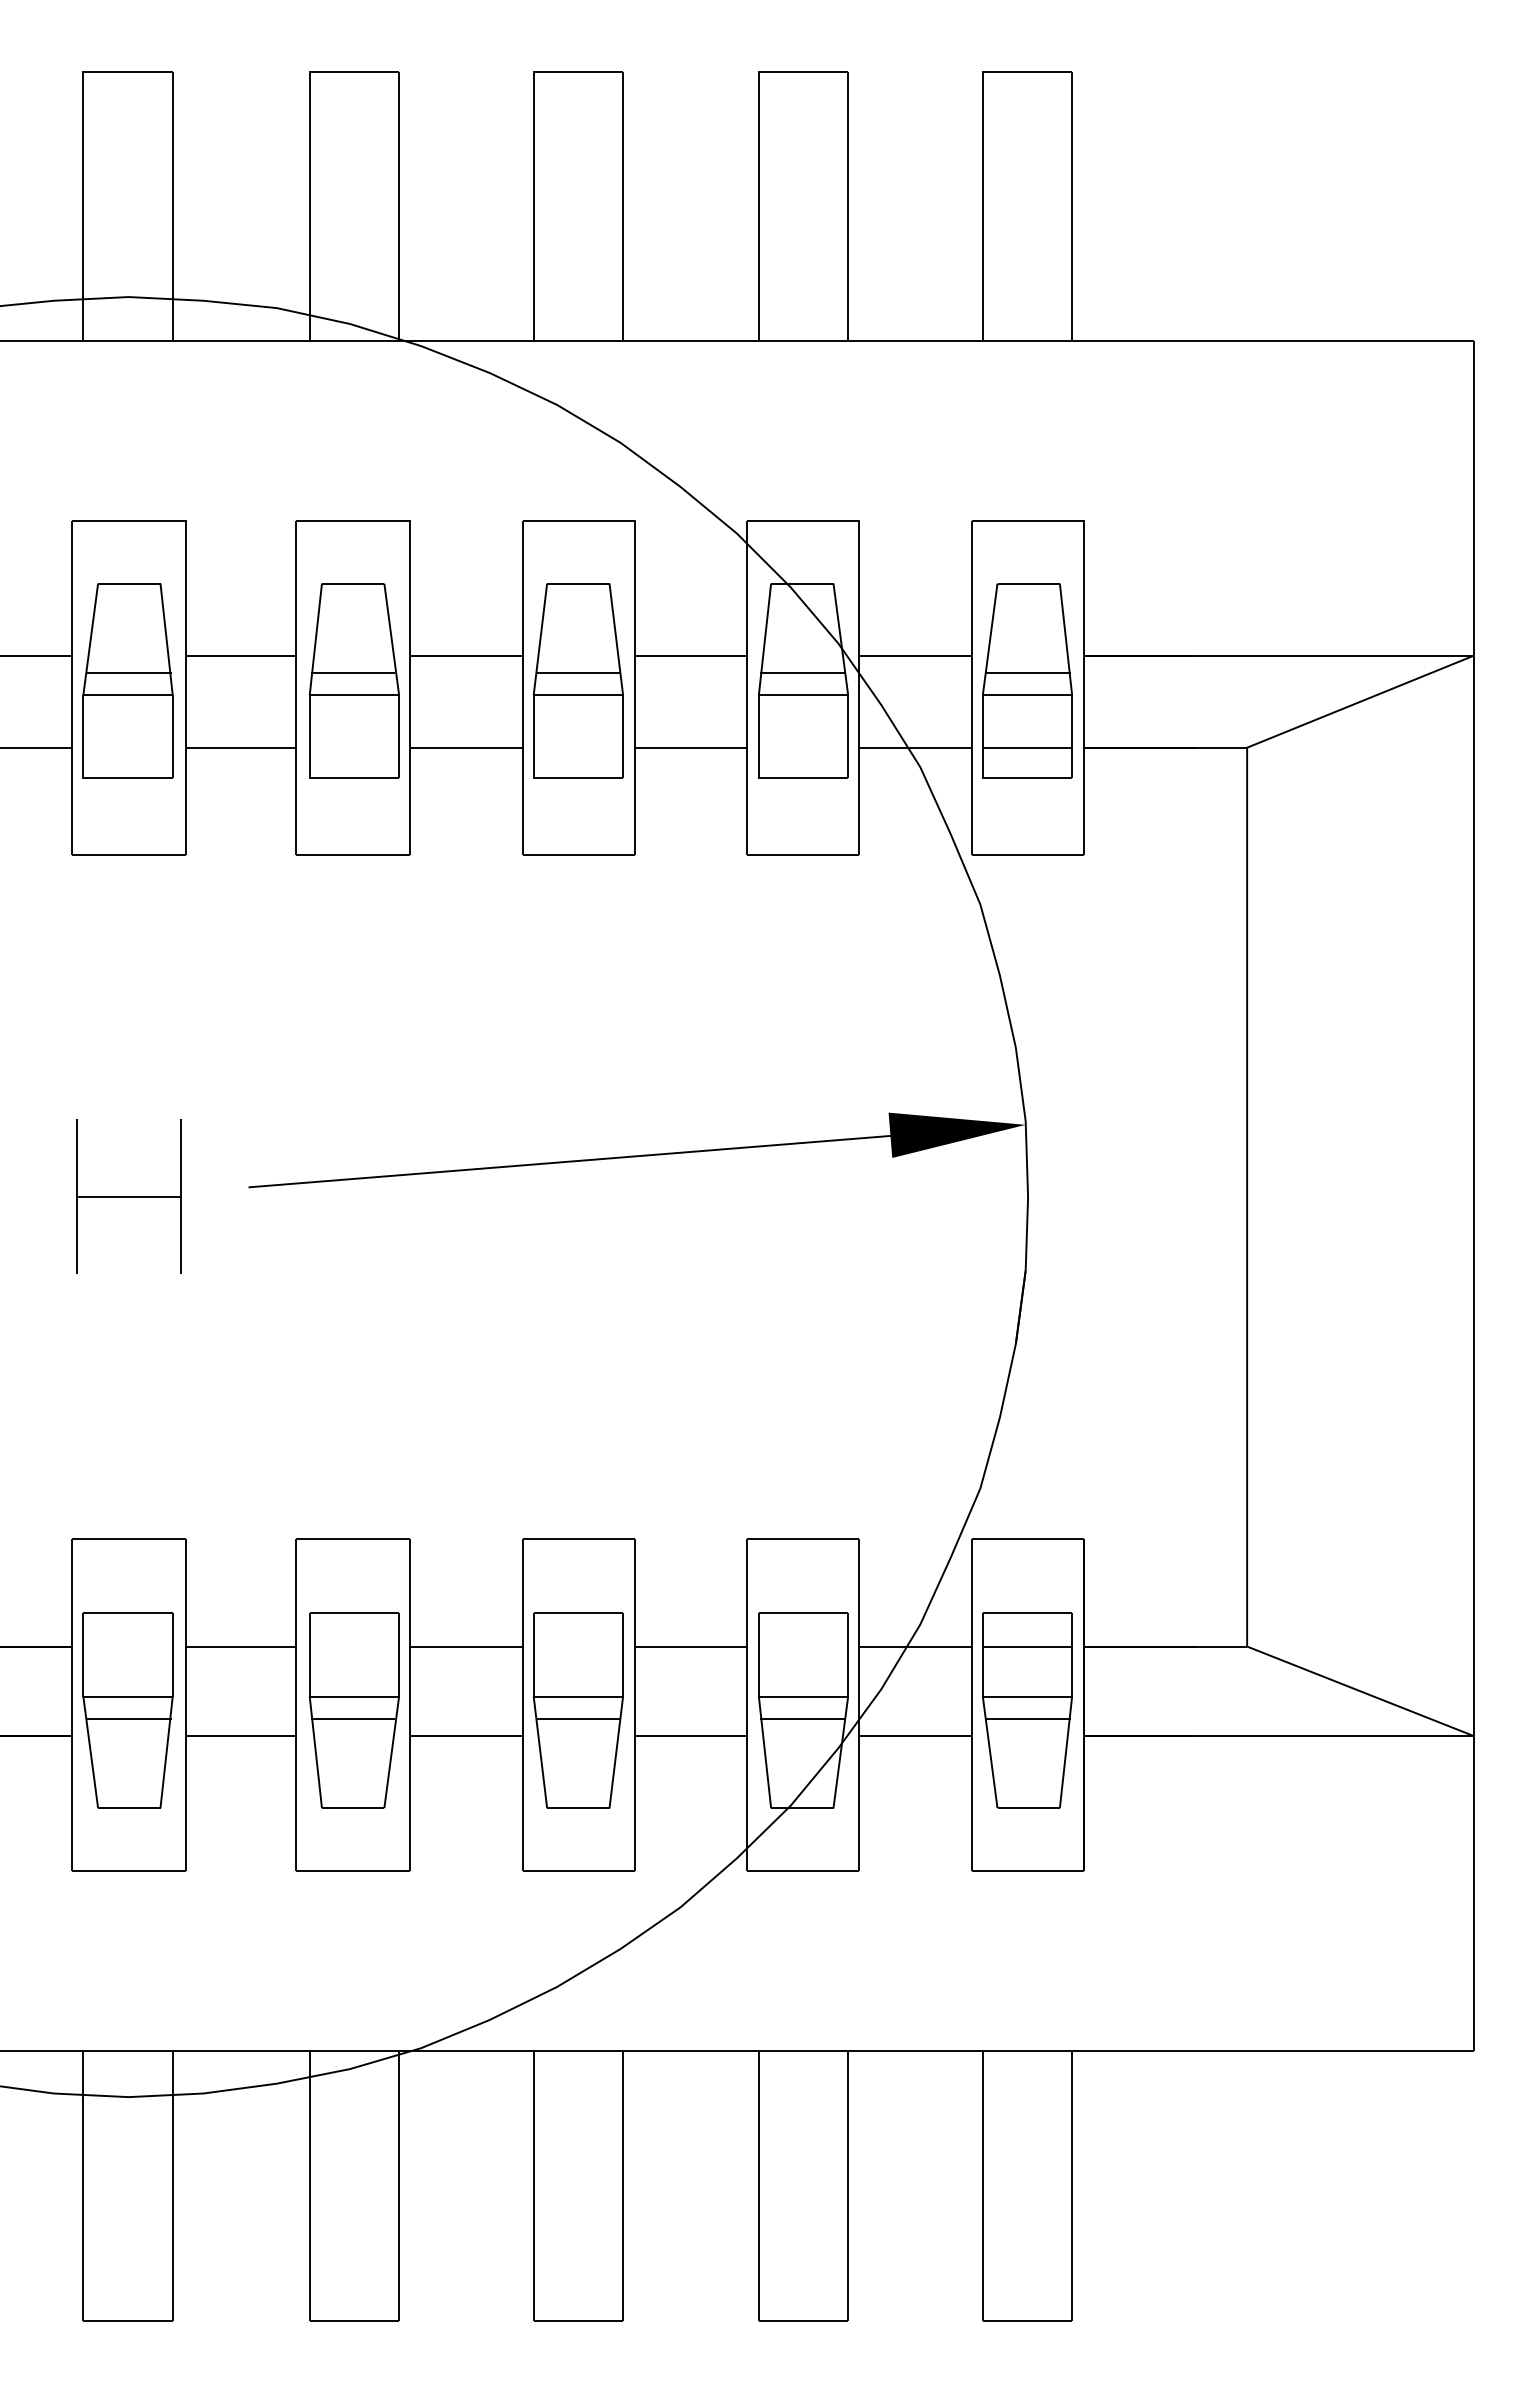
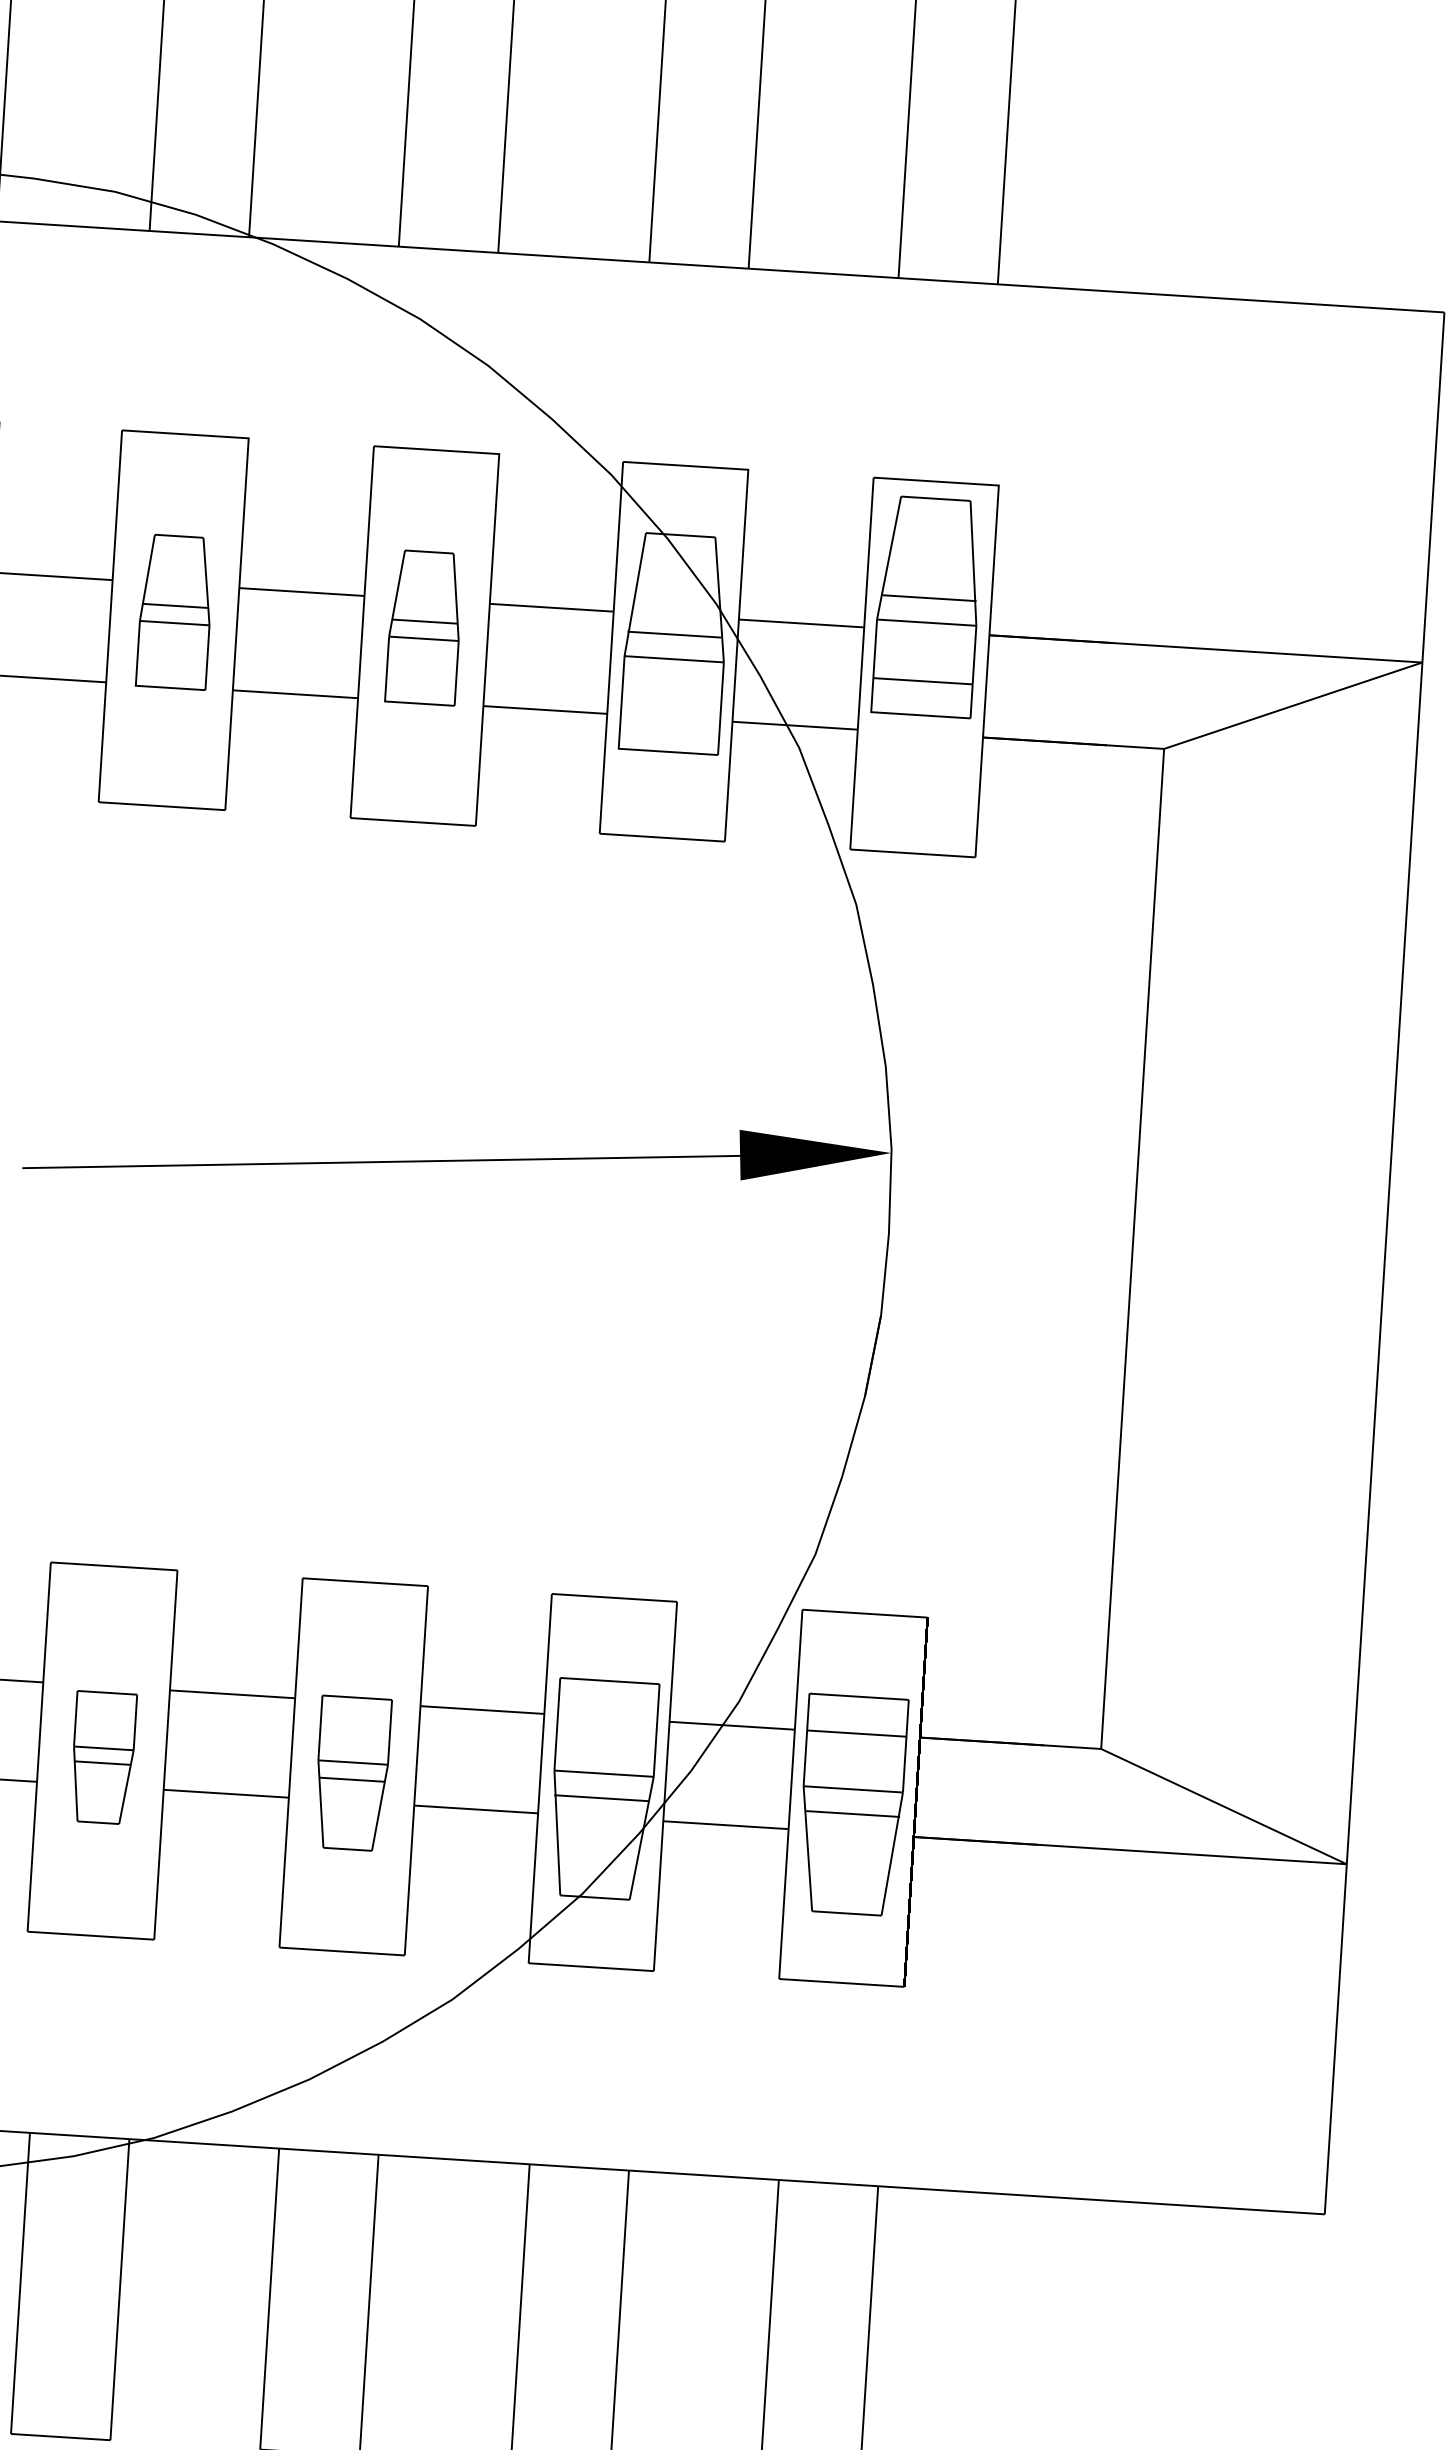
part: (353, 680) -> (174, 611), size x0.7
part: (577, 680) -> (423, 627), size x0.7
part: (1027, 680) -> (927, 606), moved
part: (353, 1710) -> (102, 1757), size x0.6
part: (577, 1710) -> (351, 1773), size x0.7

